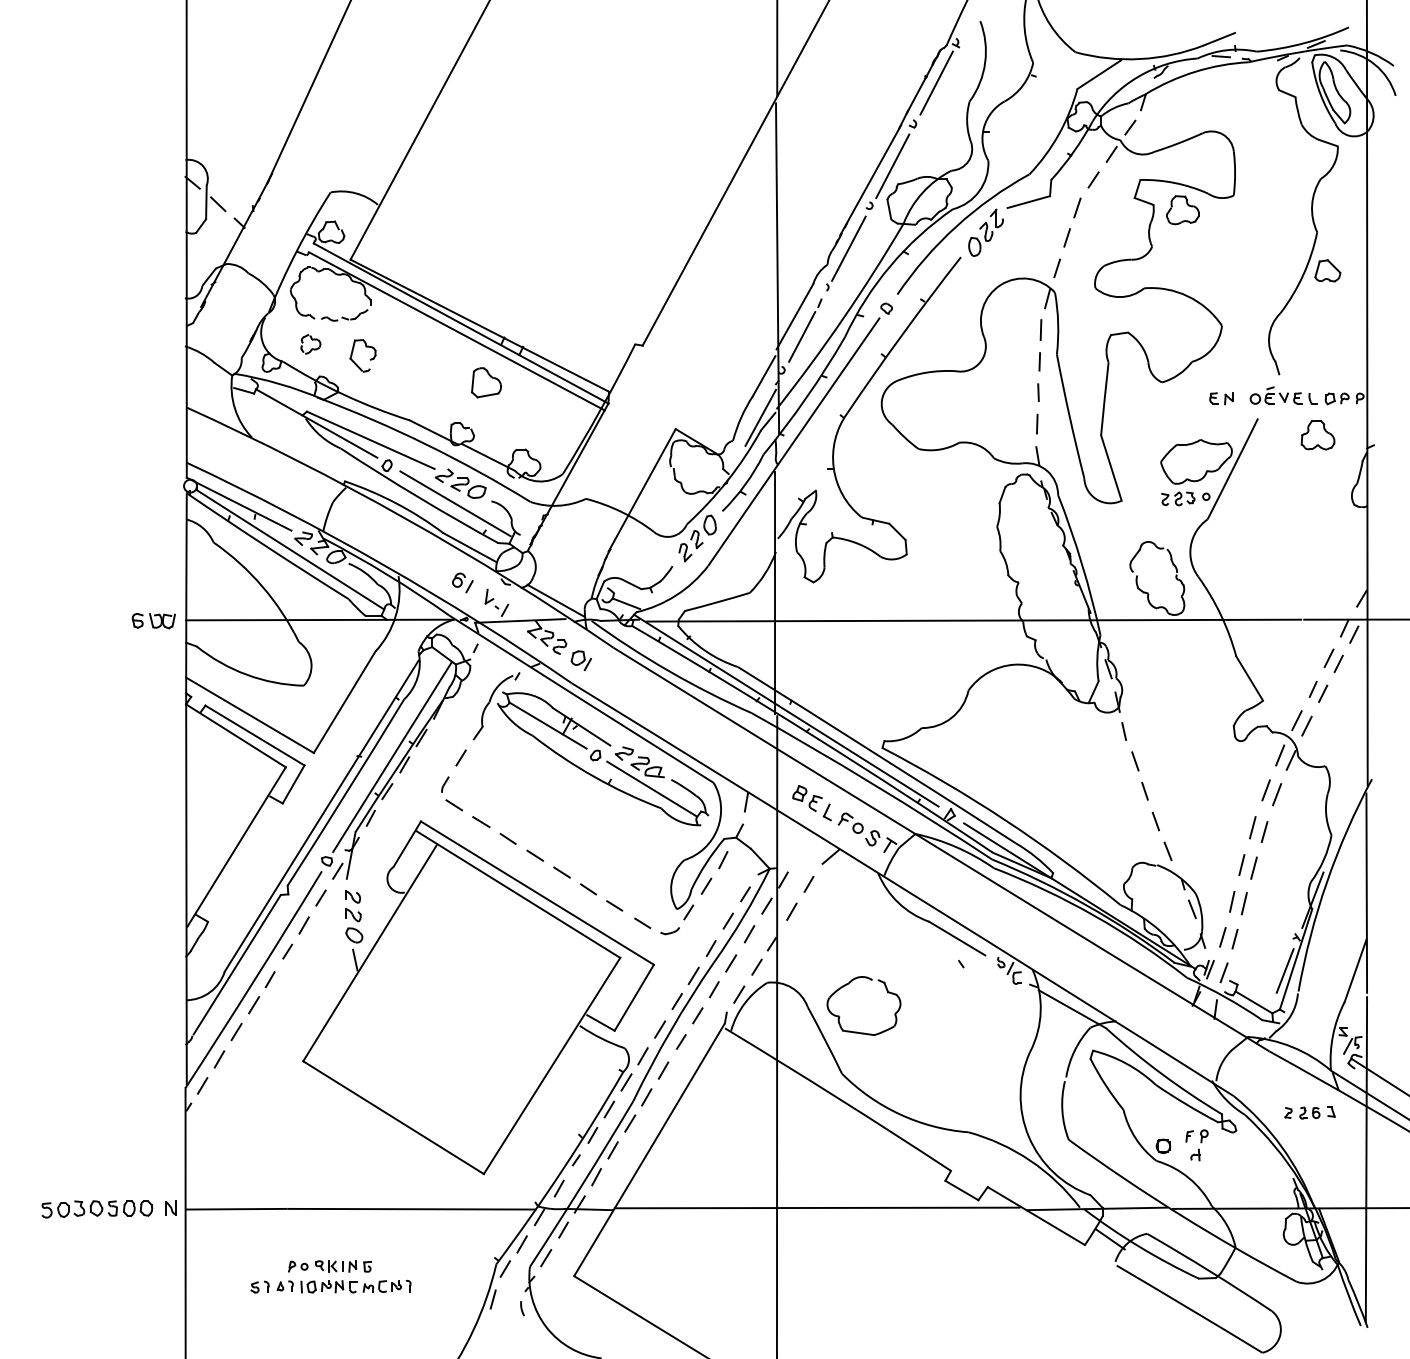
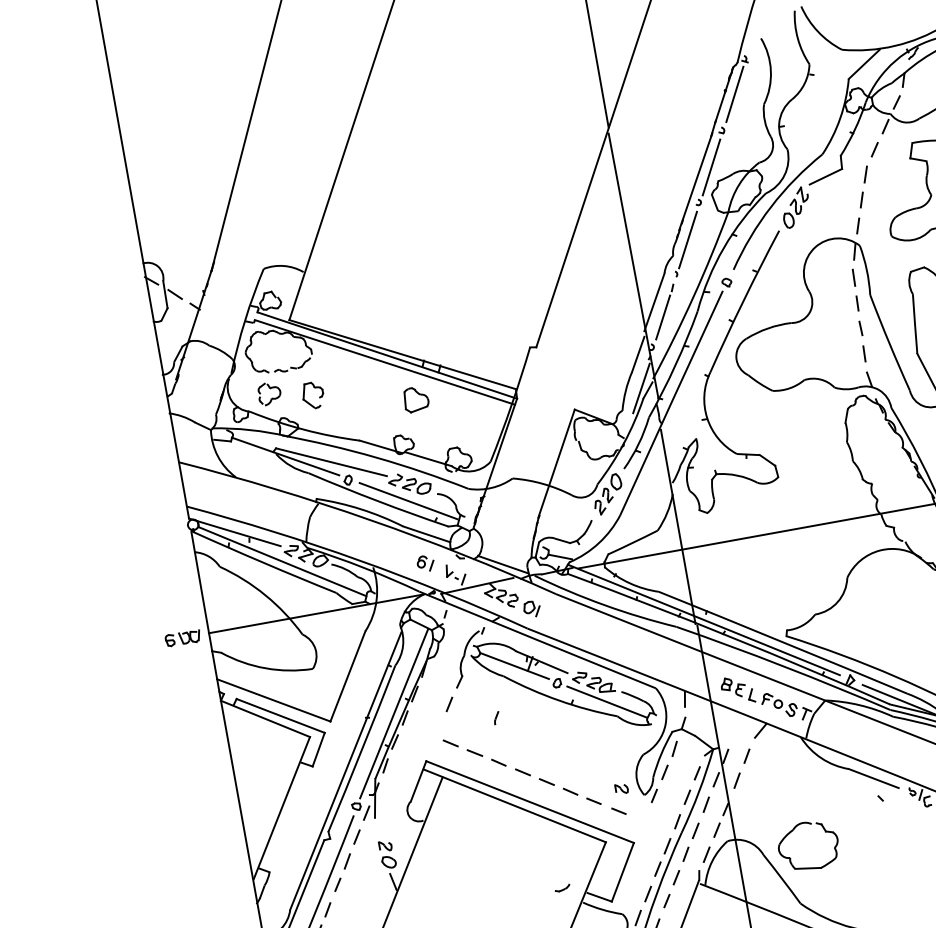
part: (310, 344) -> (269, 393), size x1.4
line: (445, 784) -> (496, 717), moved
part: (353, 896) -> (622, 788), moved
part: (669, 931) -> (562, 888), moved

